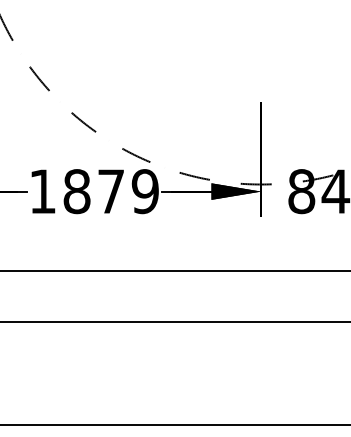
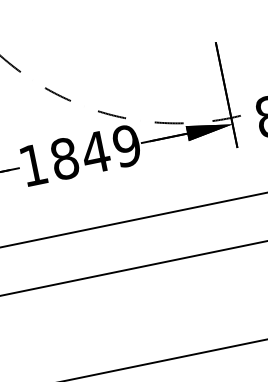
text: (110, 191) -> (95, 152), 1879 -> 1849

